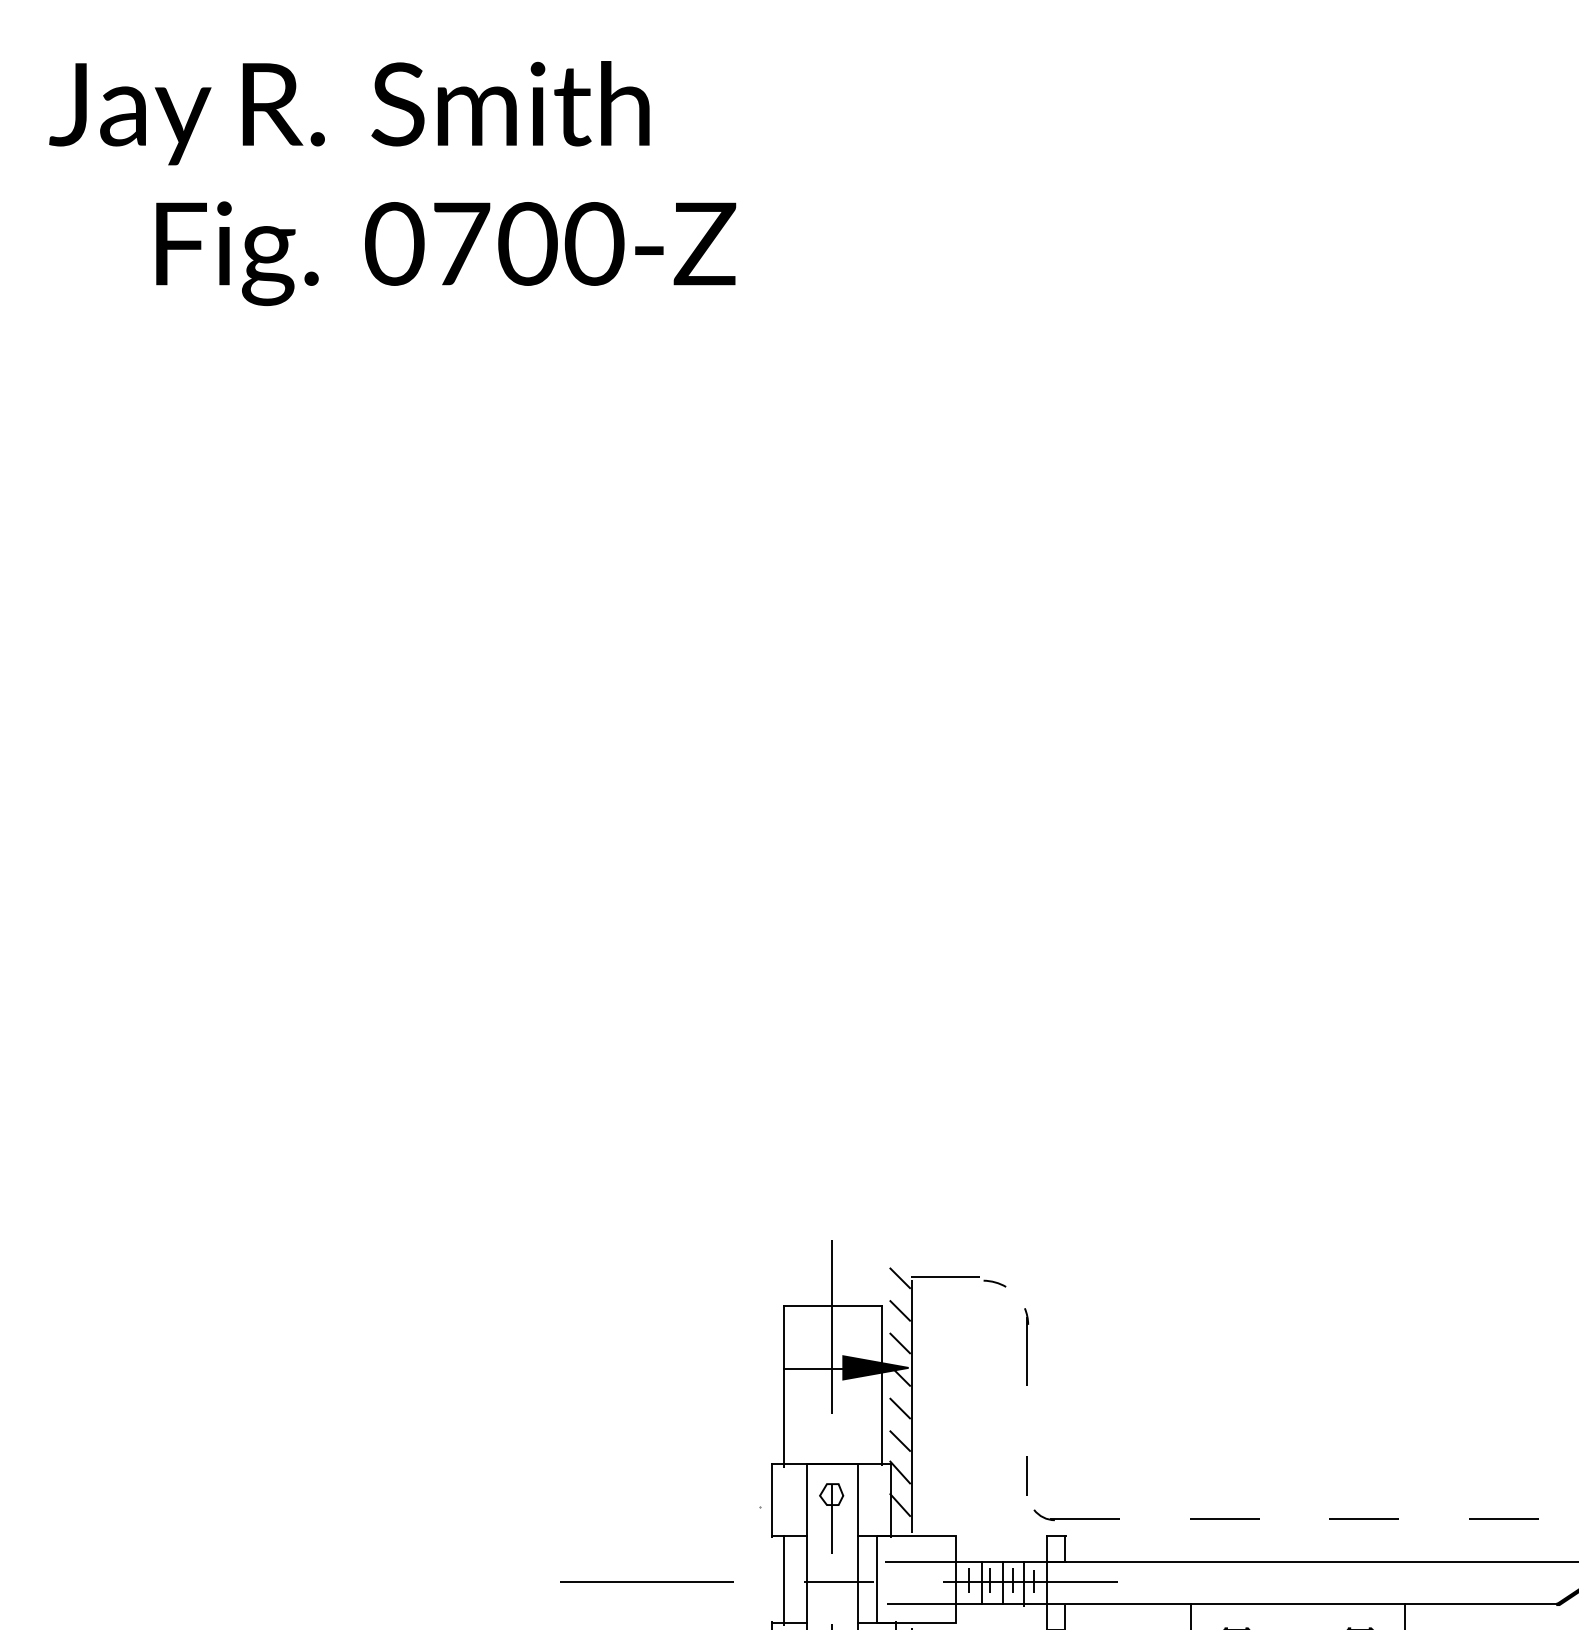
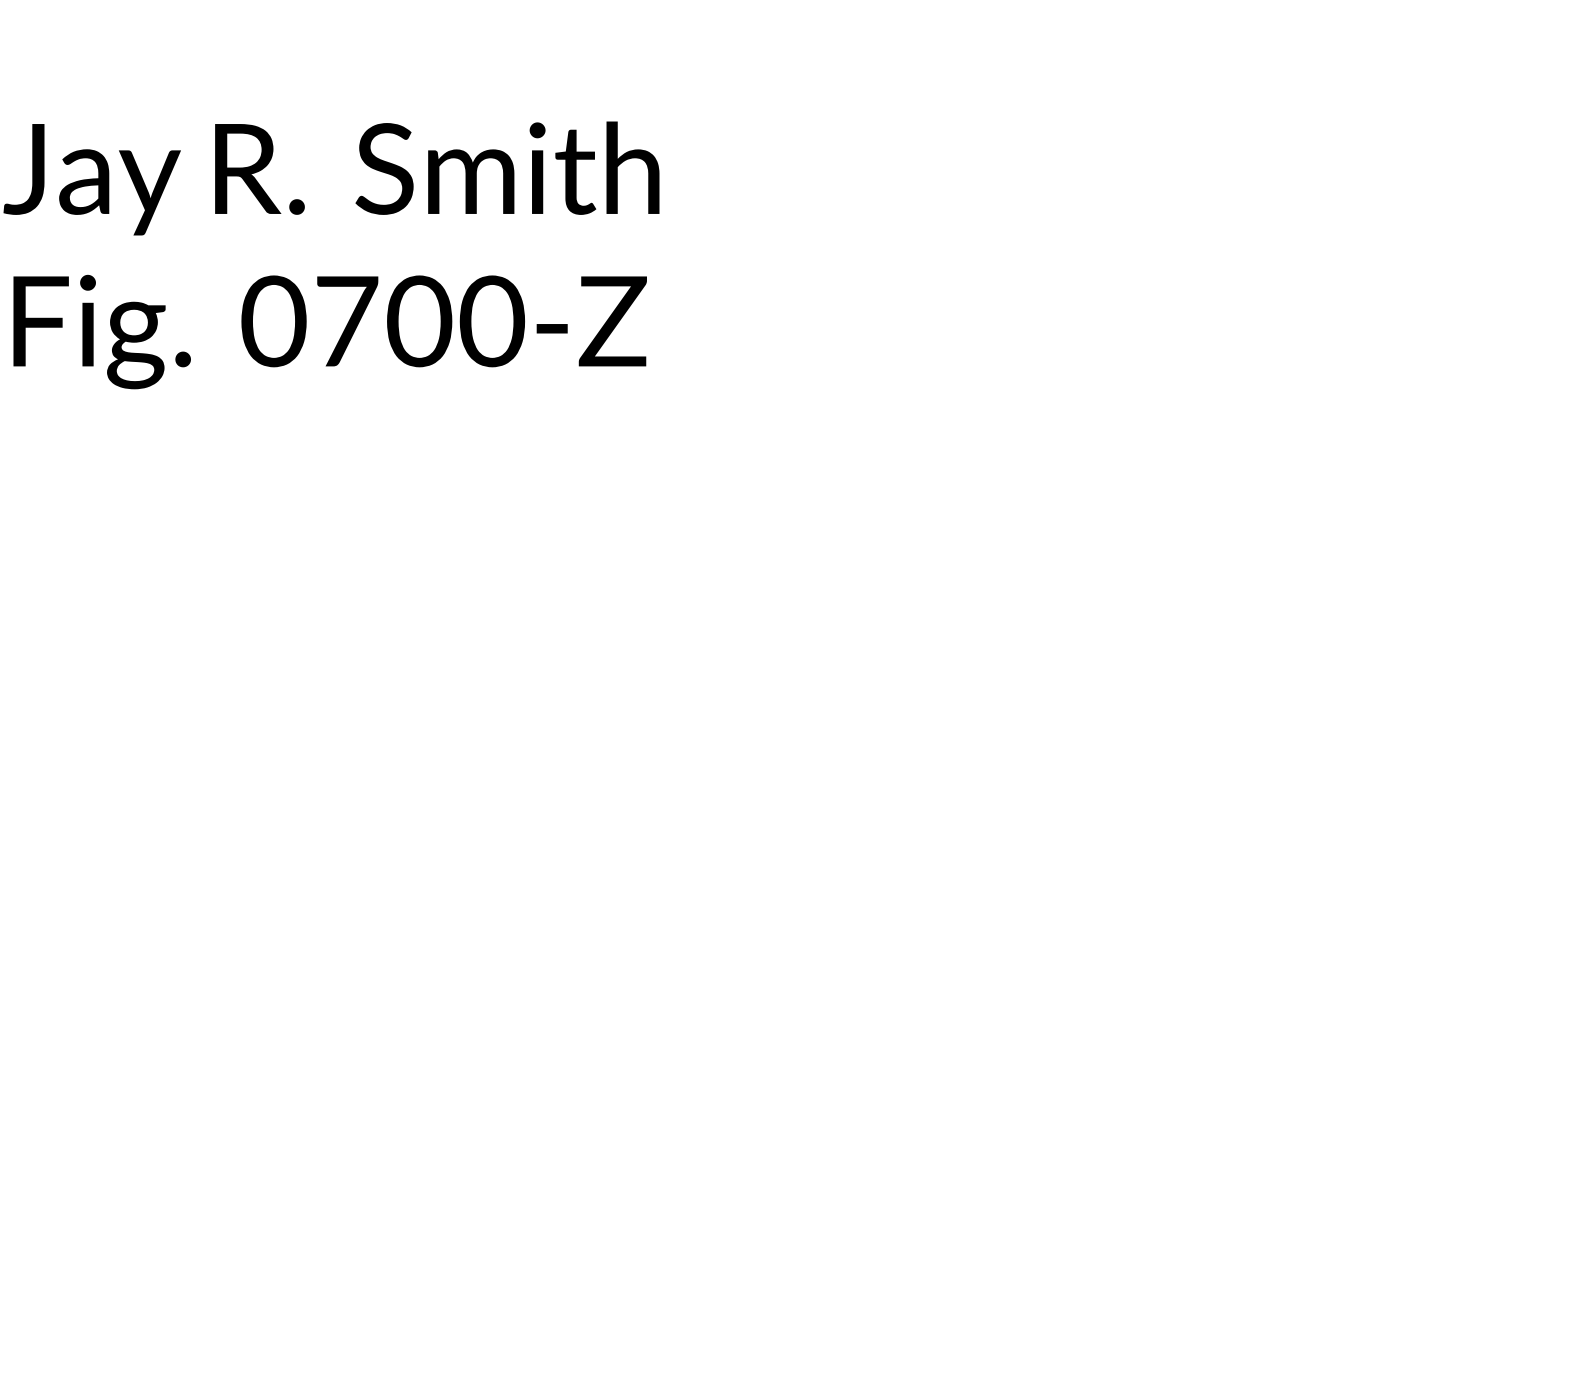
text: (446, 253) -> (330, 331), moved

